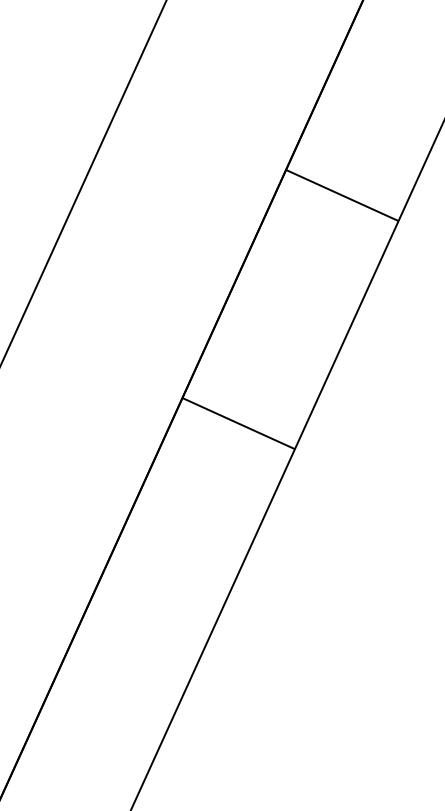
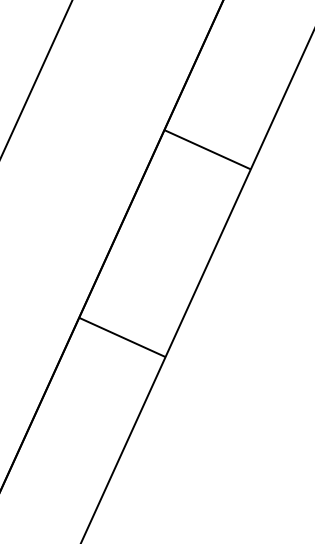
line: (341, 194) -> (207, 149), moved
line: (238, 423) -> (122, 337), moved

